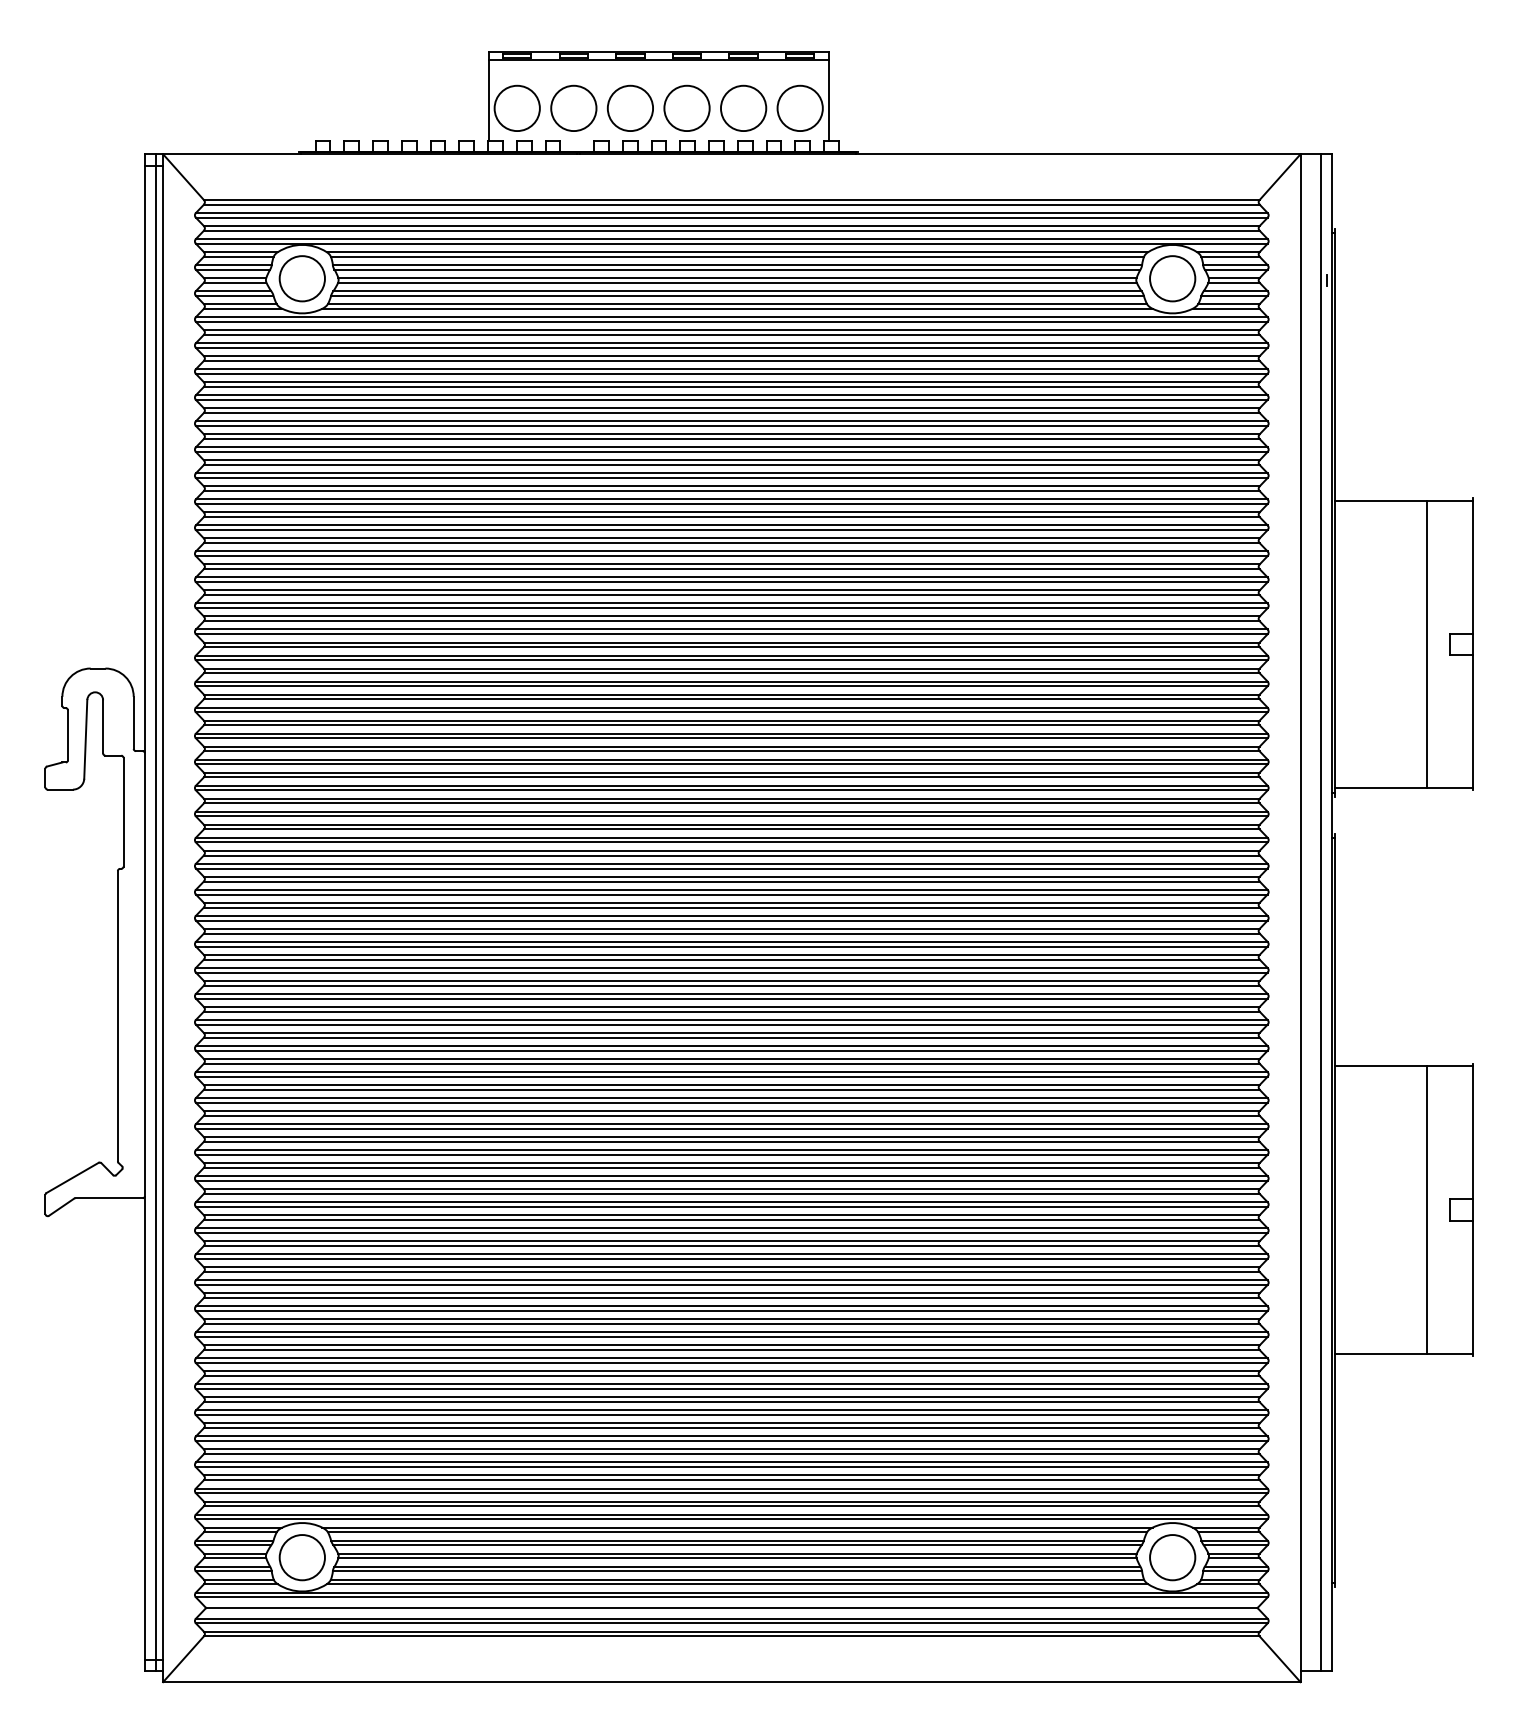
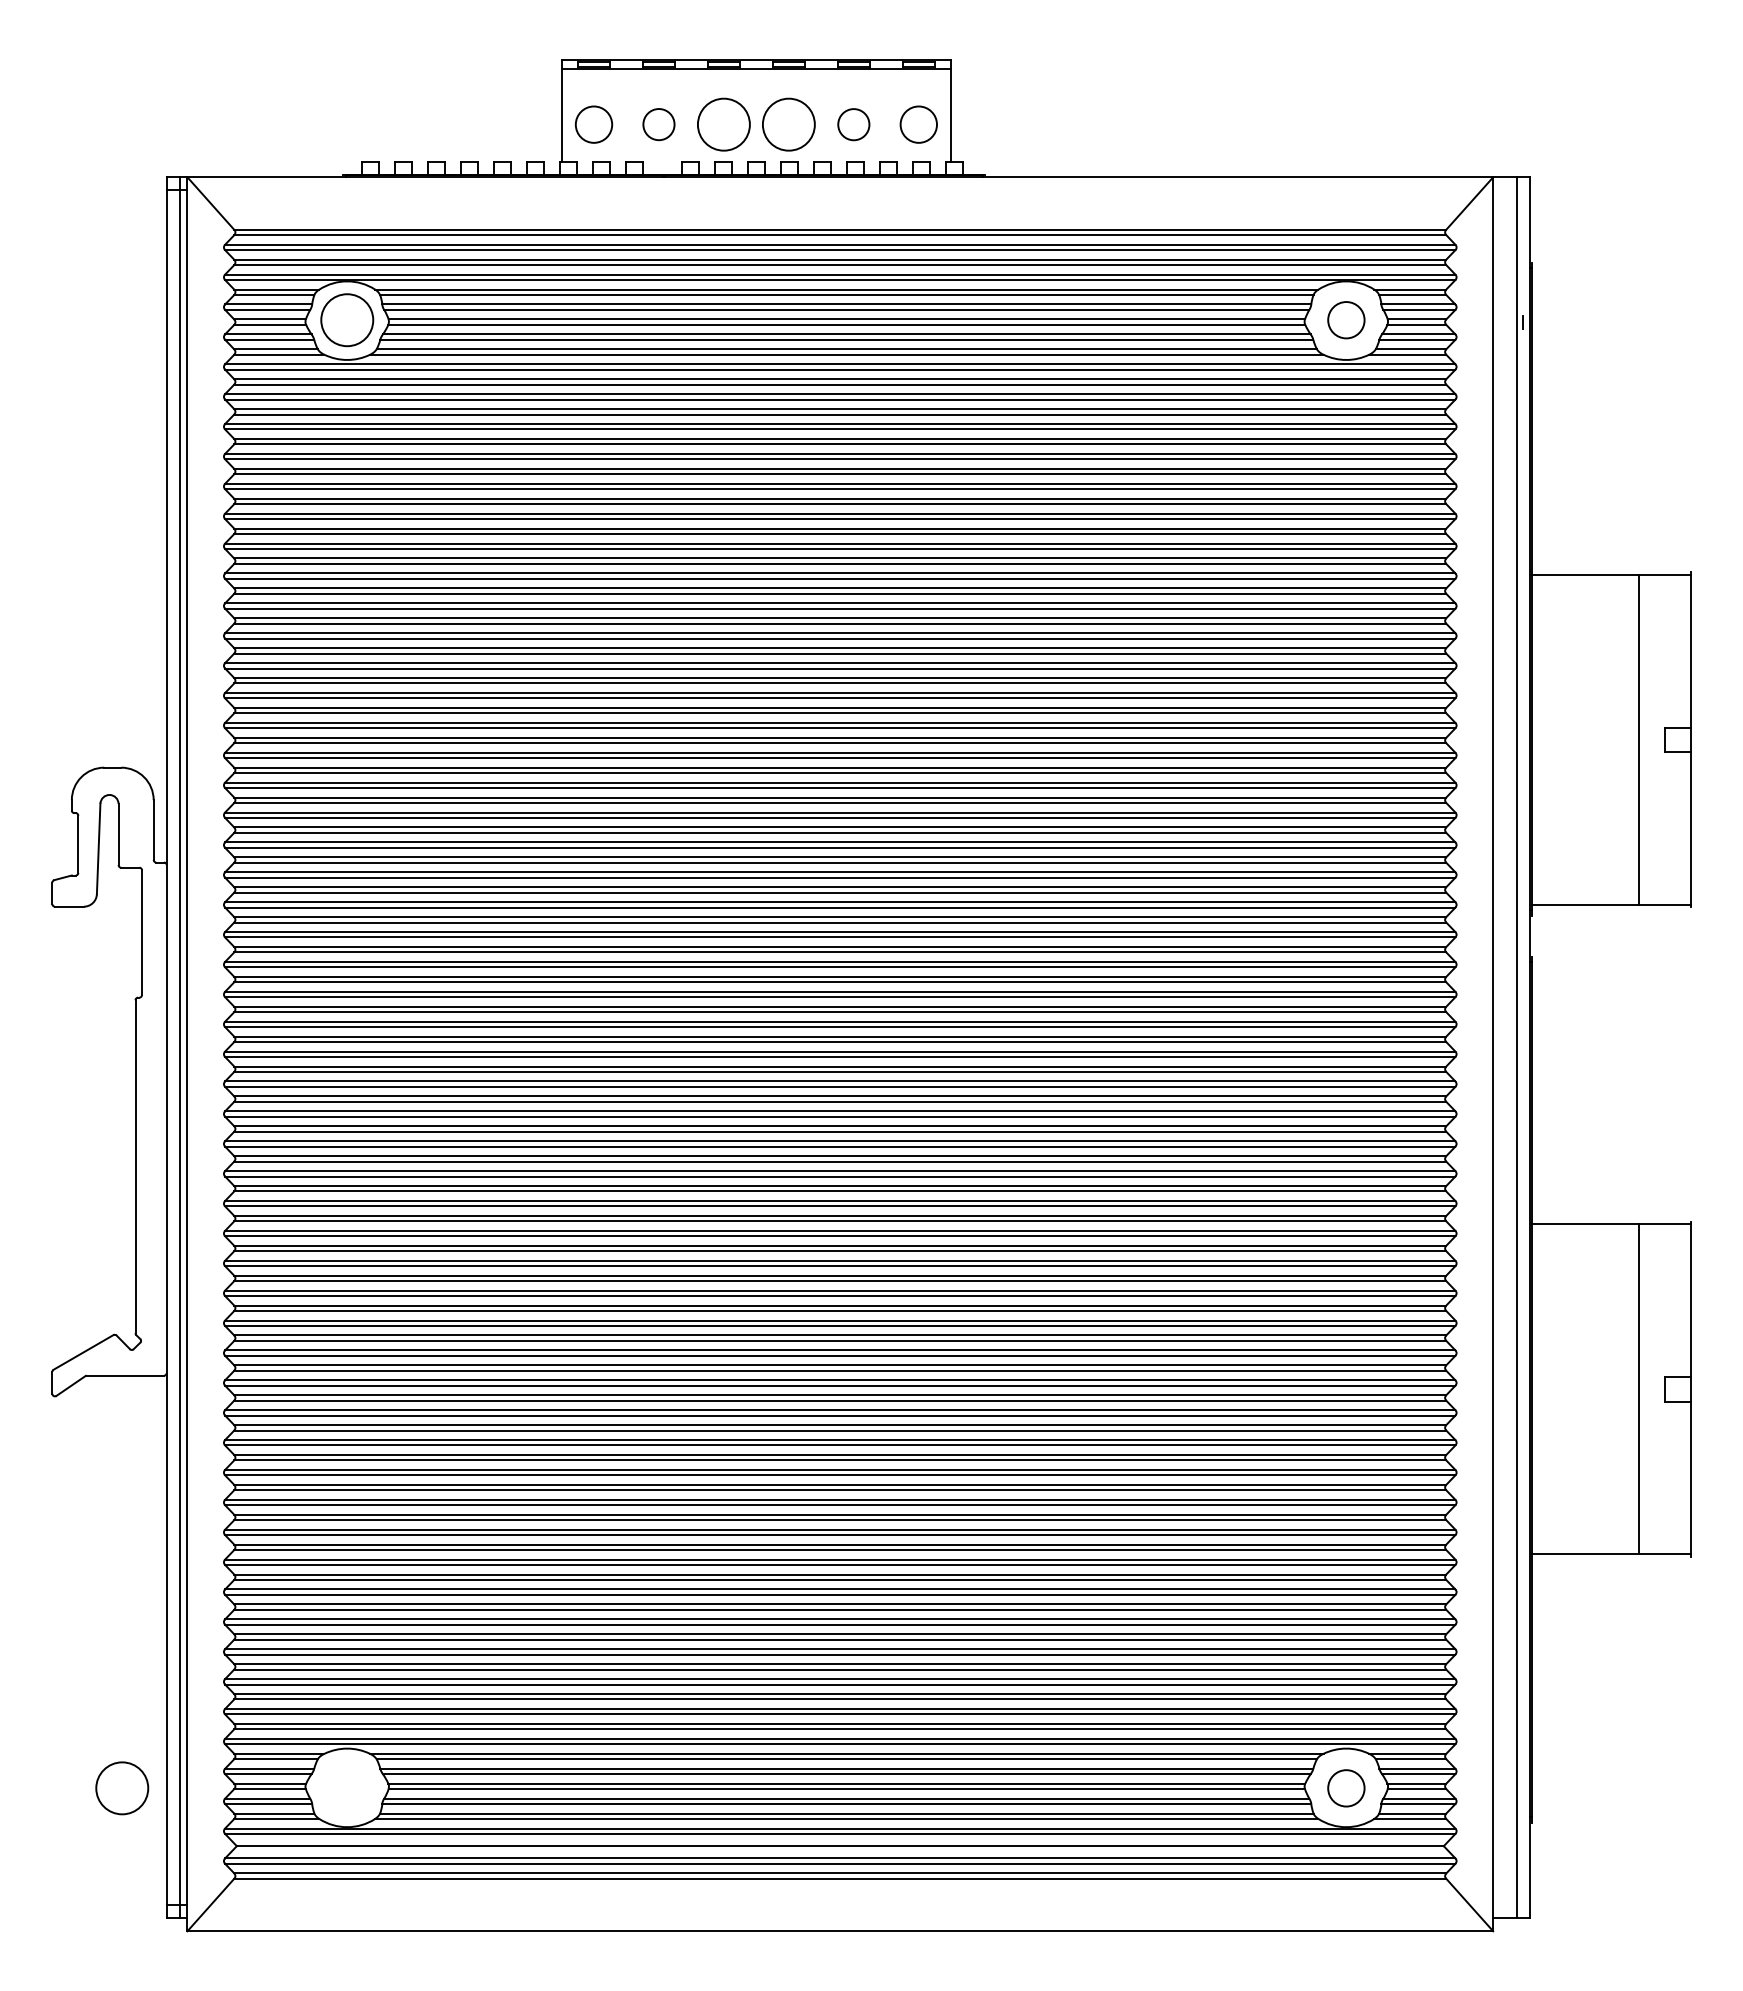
circle: (516, 108) -> (593, 124), size x0.7
circle: (573, 108) -> (658, 124), size x0.6
circle: (743, 108) -> (853, 124), size x0.6
circle: (799, 108) -> (918, 124), size x0.7
circle: (1172, 279) -> (1346, 320), size x0.7
circle: (302, 1557) -> (122, 1788), moved
circle: (1172, 1557) -> (1346, 1788), size x0.7

